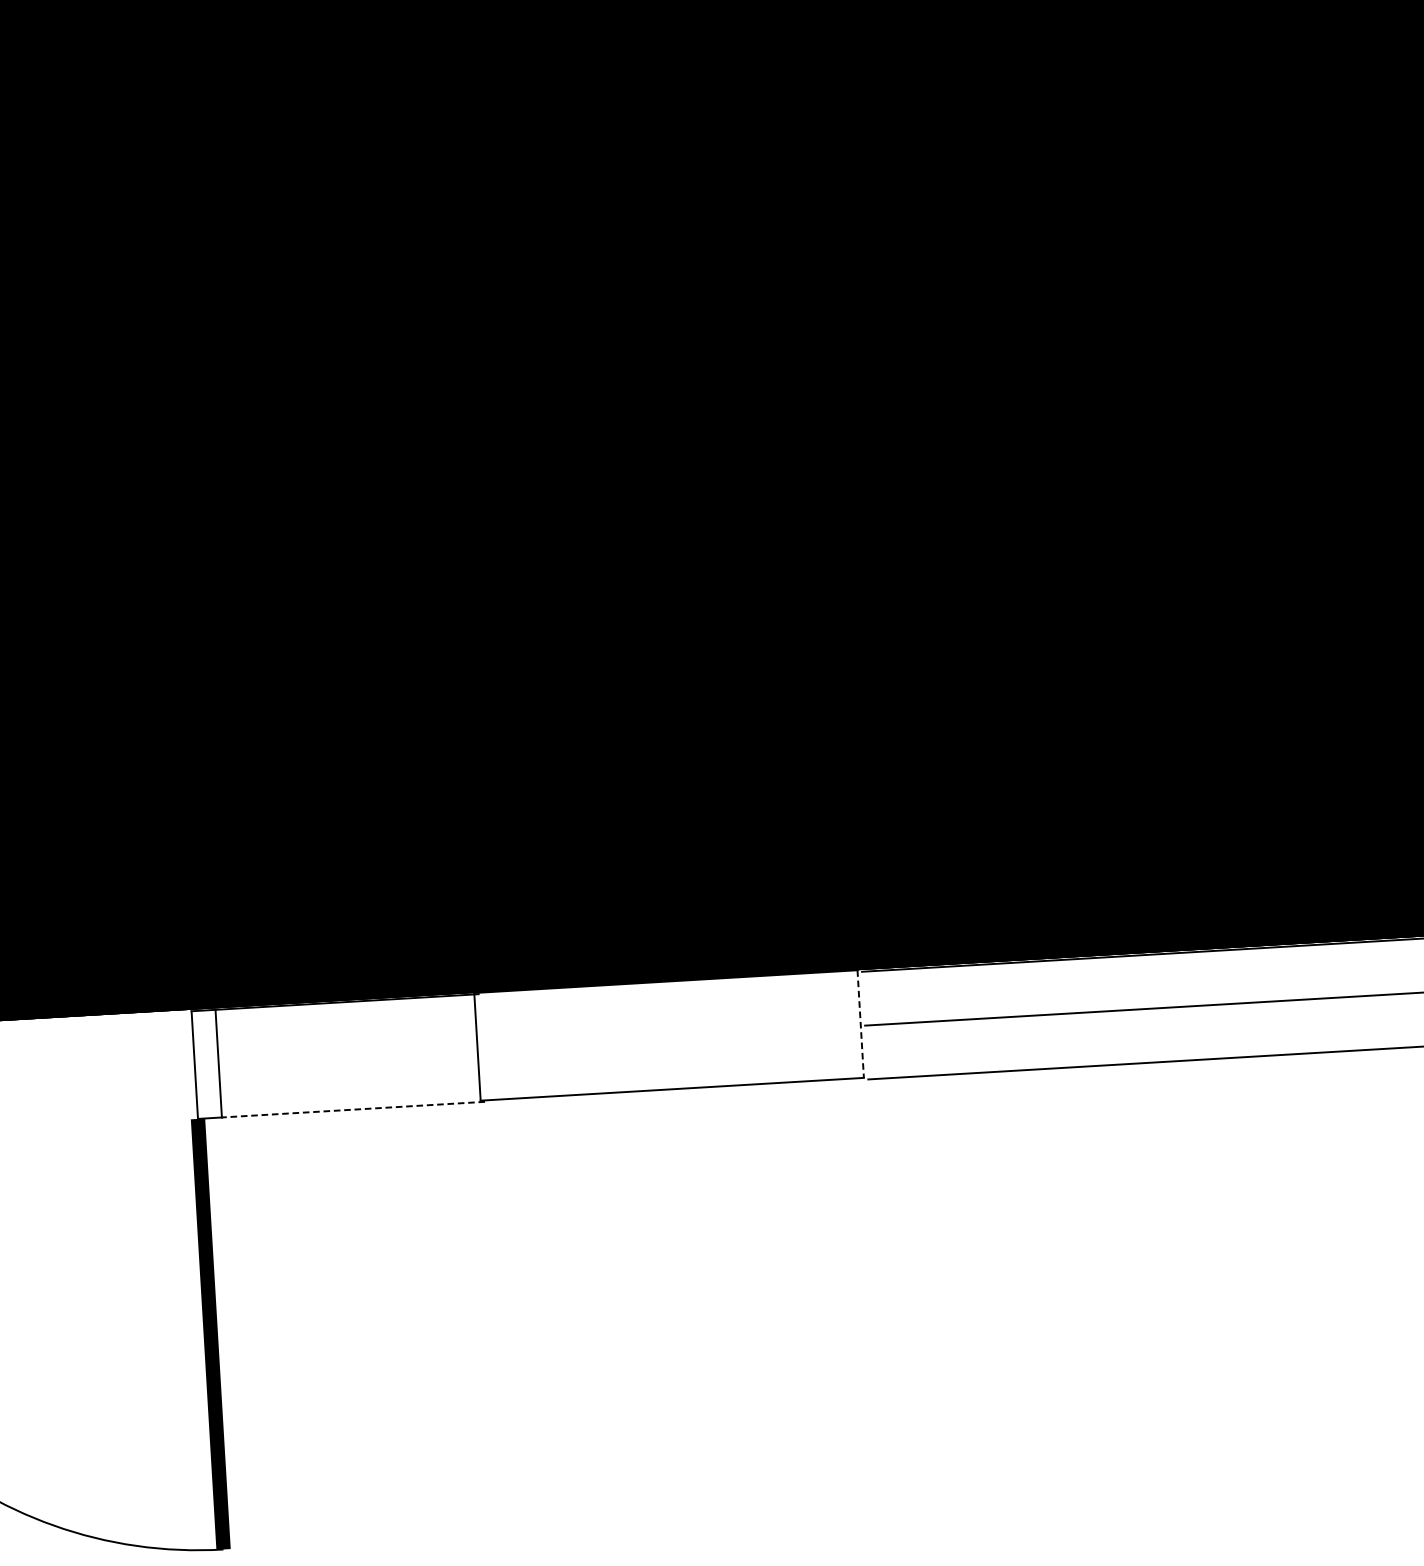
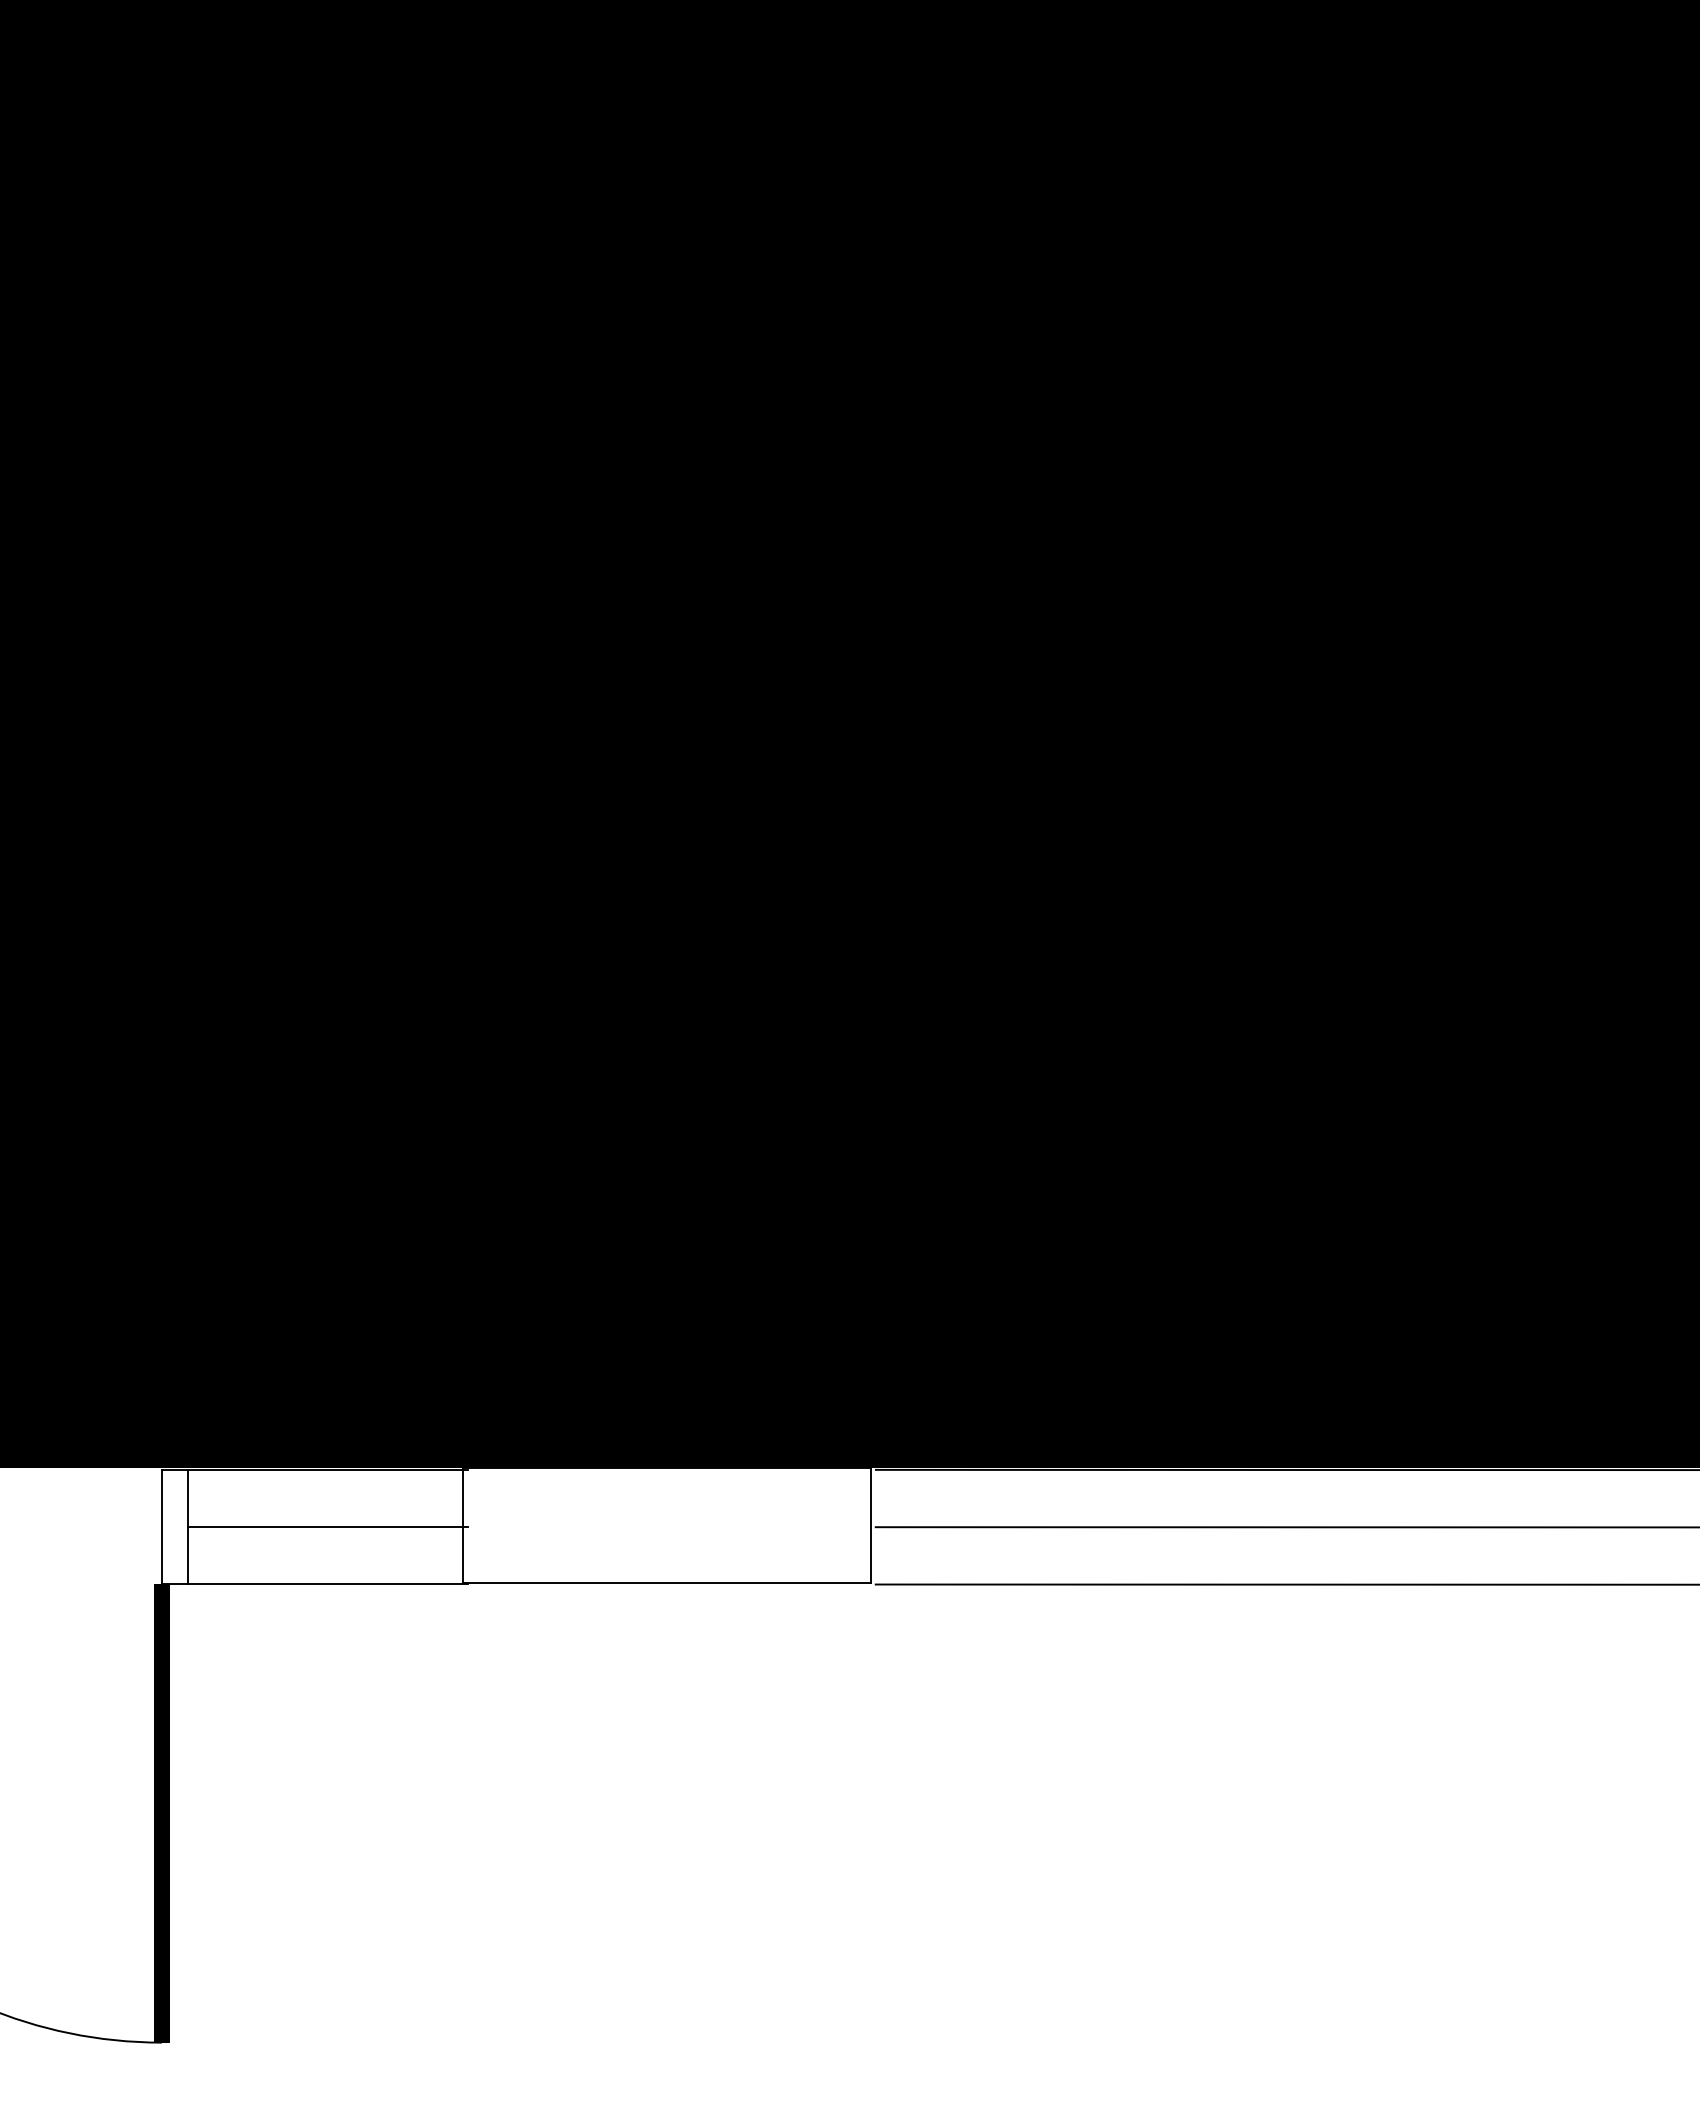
line: (861, 1024) -> (871, 1525), dashed -> solid
line: (350, 1055) -> (327, 1526), added
line: (353, 1110) -> (327, 1584), dashed -> solid

